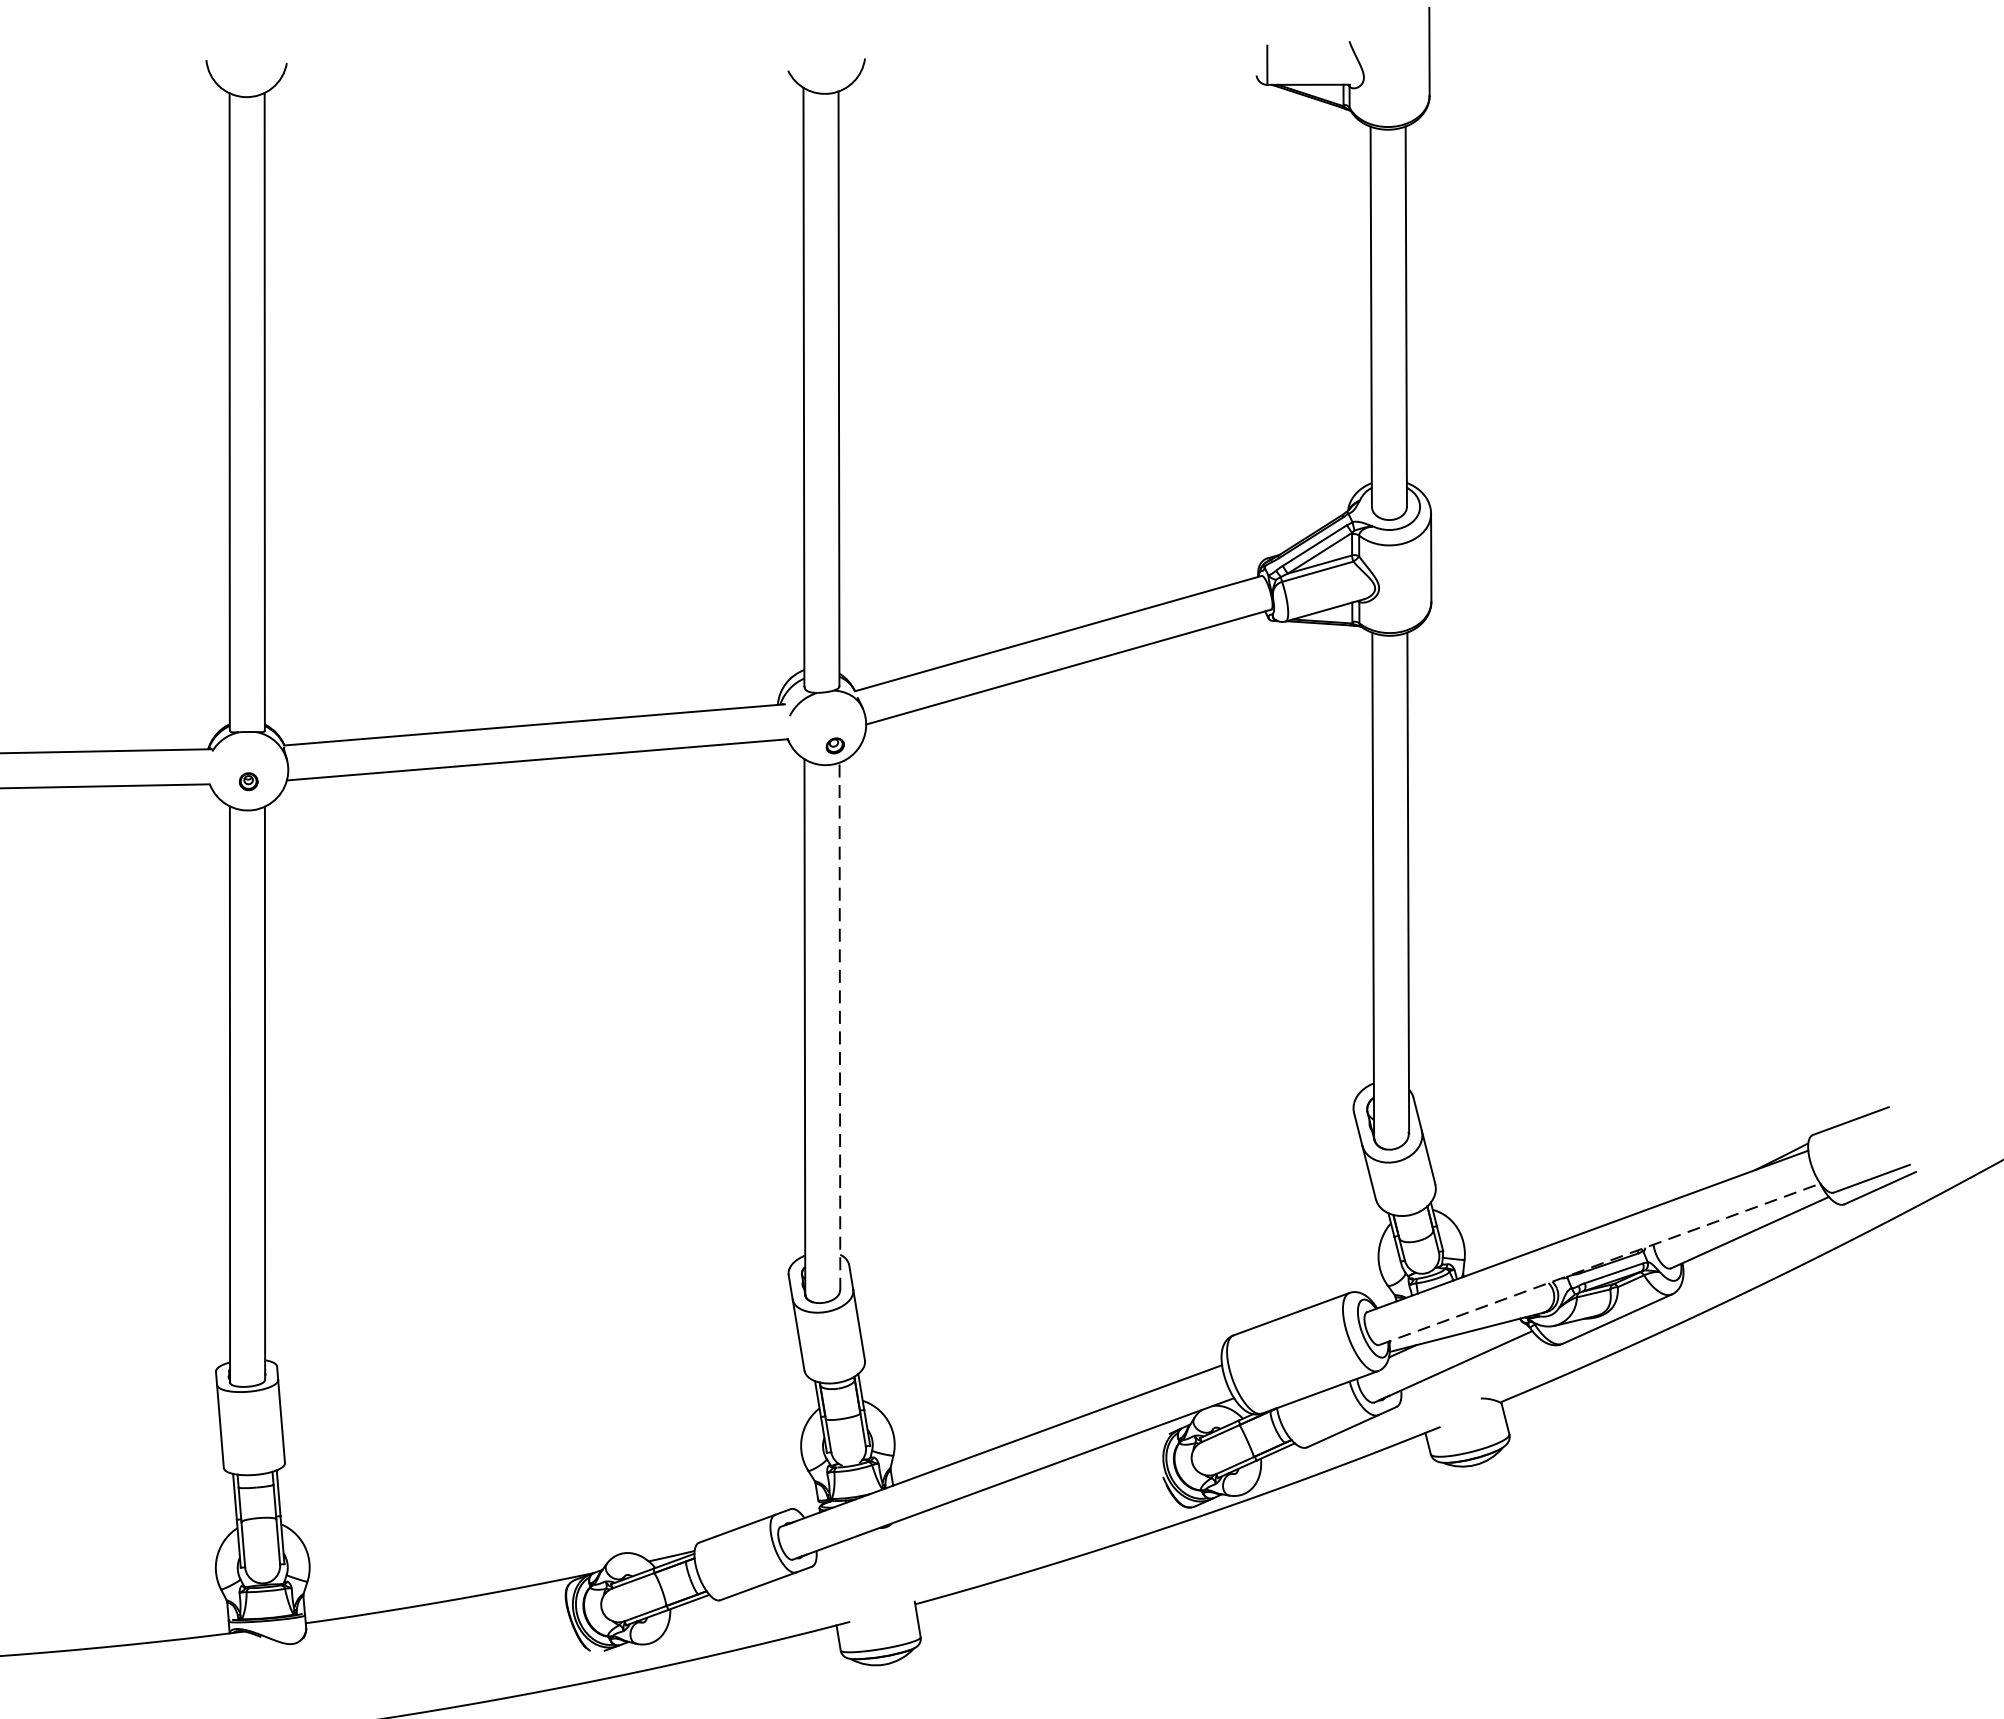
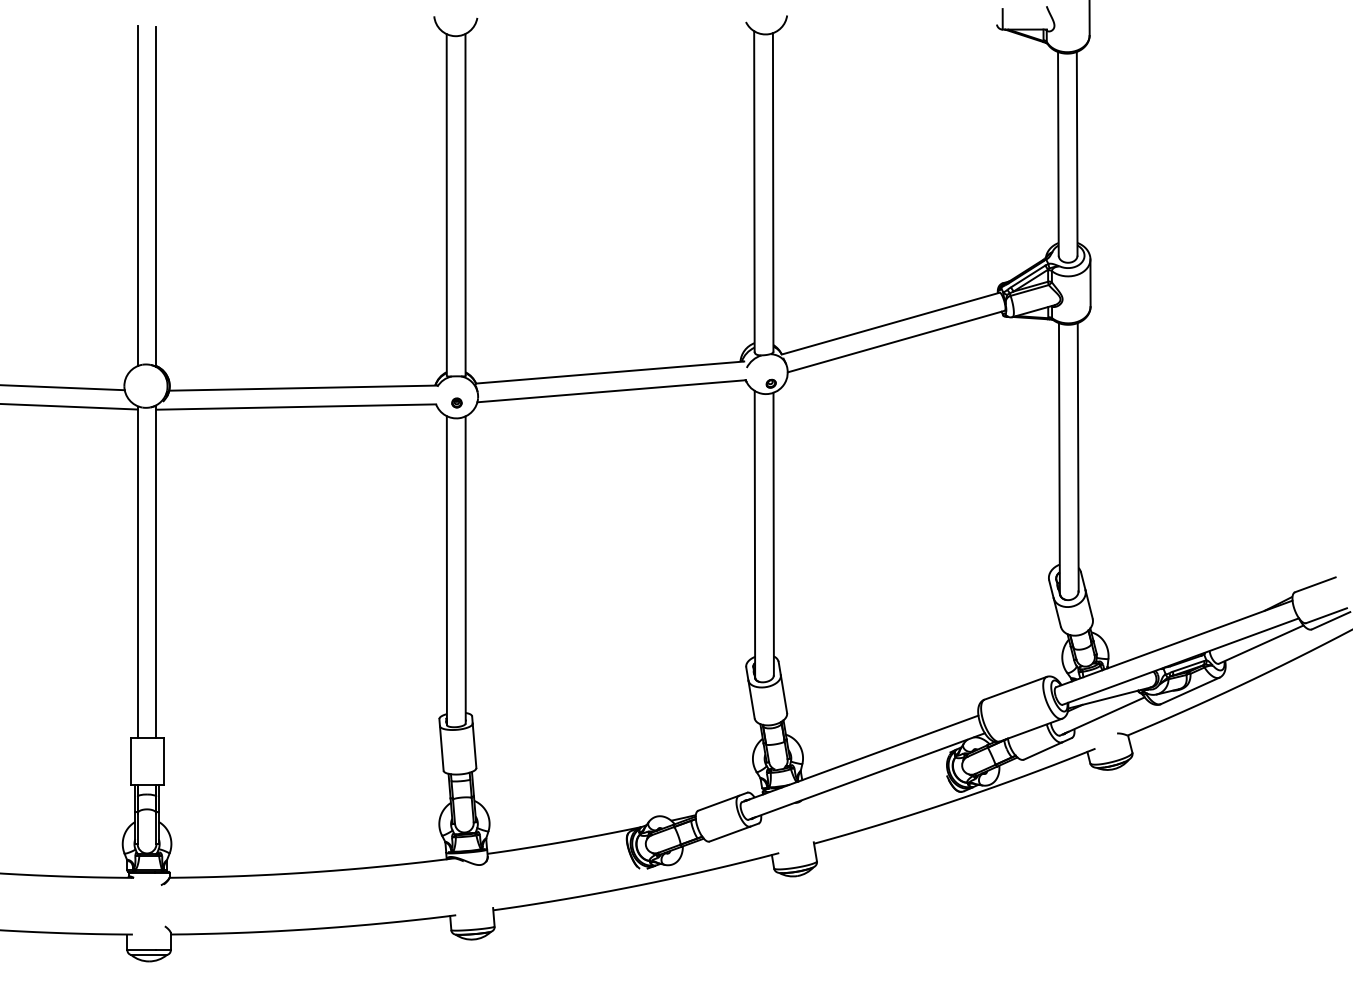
line: (839, 1025) -> (773, 533), dashed -> solid
line: (1599, 1264) -> (1180, 661), dashed -> solid

